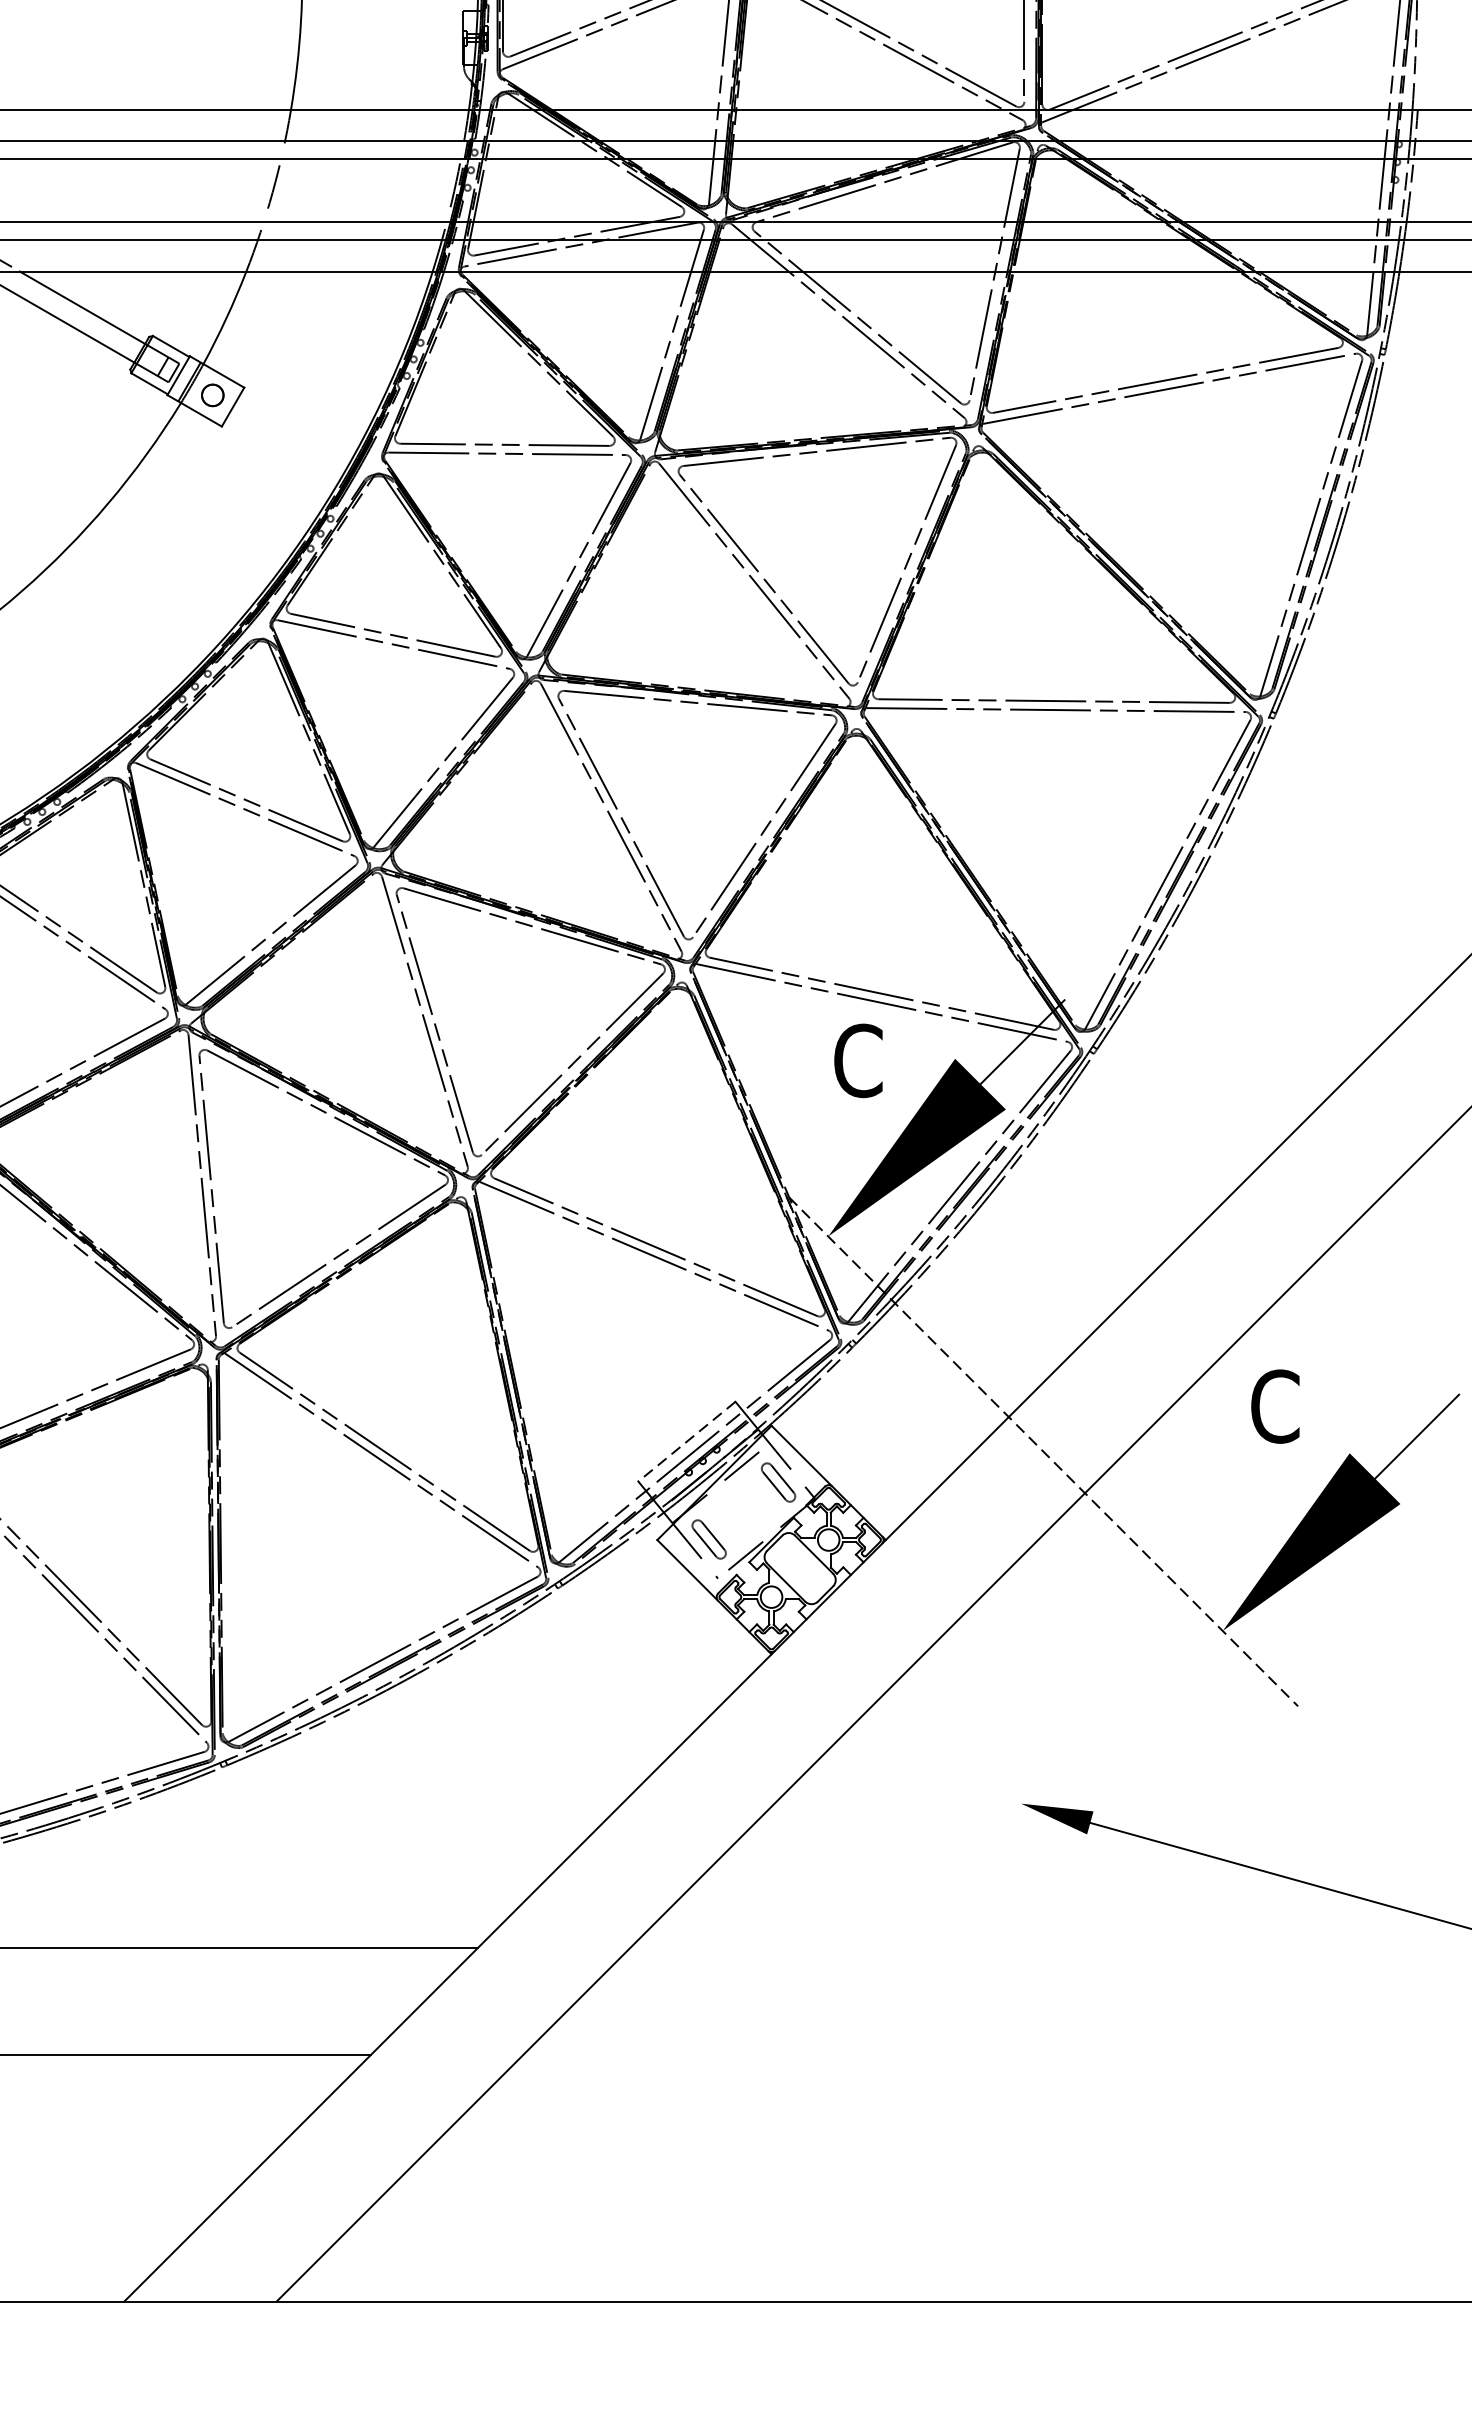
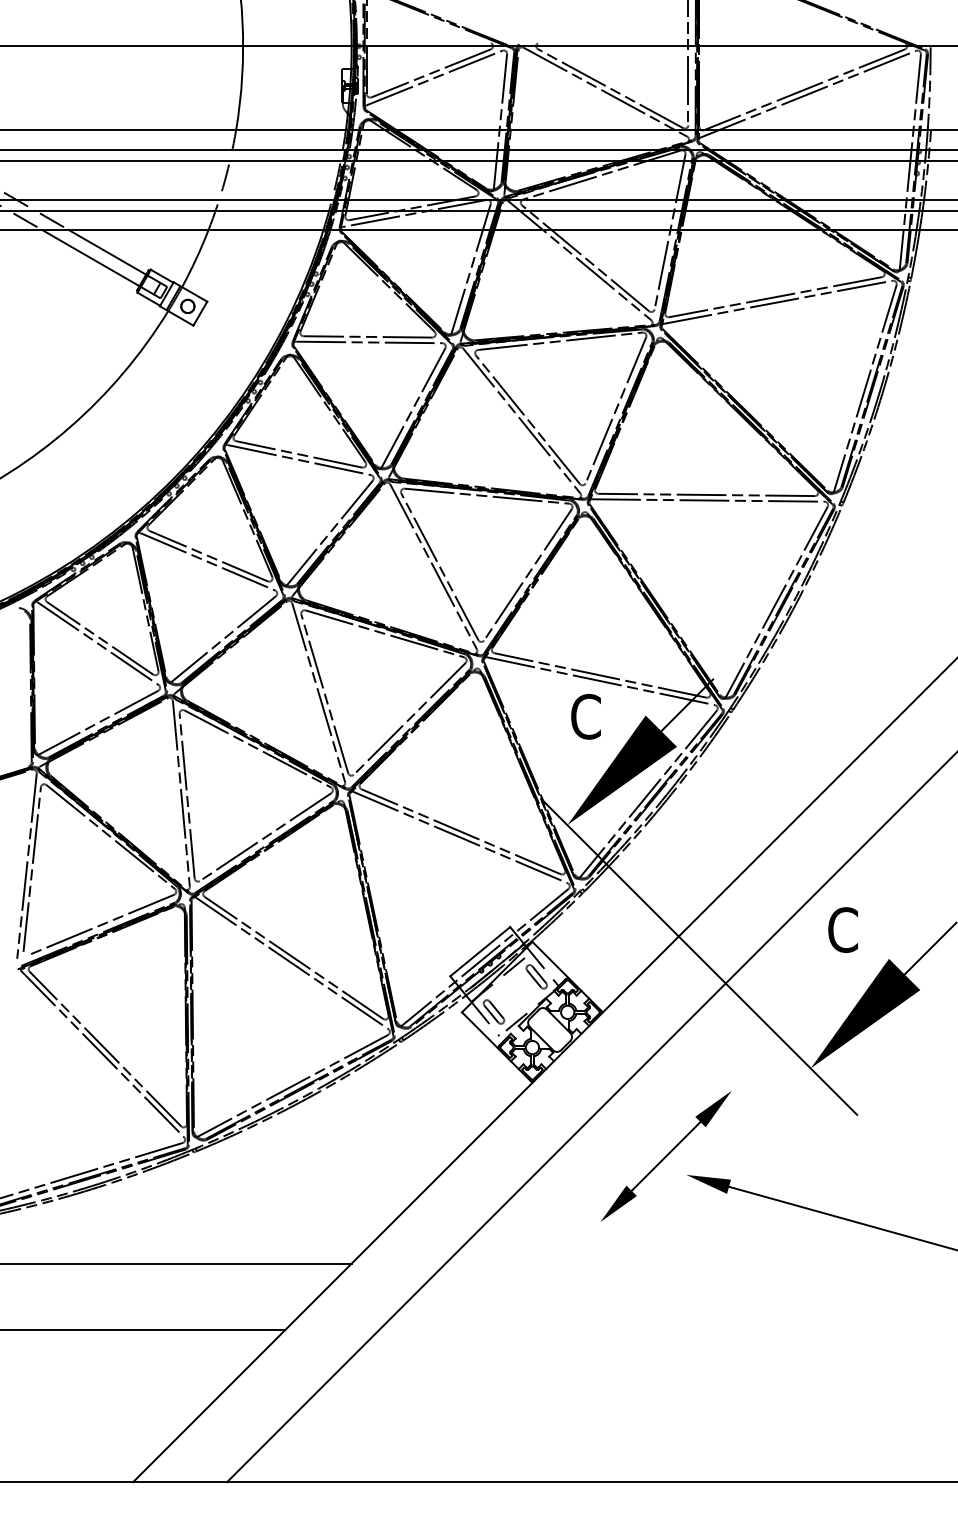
line: (687, 1441) -> (480, 951), dashed -> solid
line: (1044, 1452) -> (700, 958), dashed -> solid
part: (988, 1773) -> (666, 1156), added

